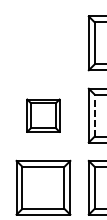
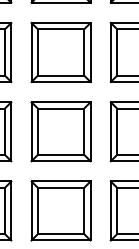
part: (42, 42) -> (60, 51), added
part: (42, 115) -> (60, 131), size x1.67
line: (94, 115) -> (117, 131), dashed -> solid

